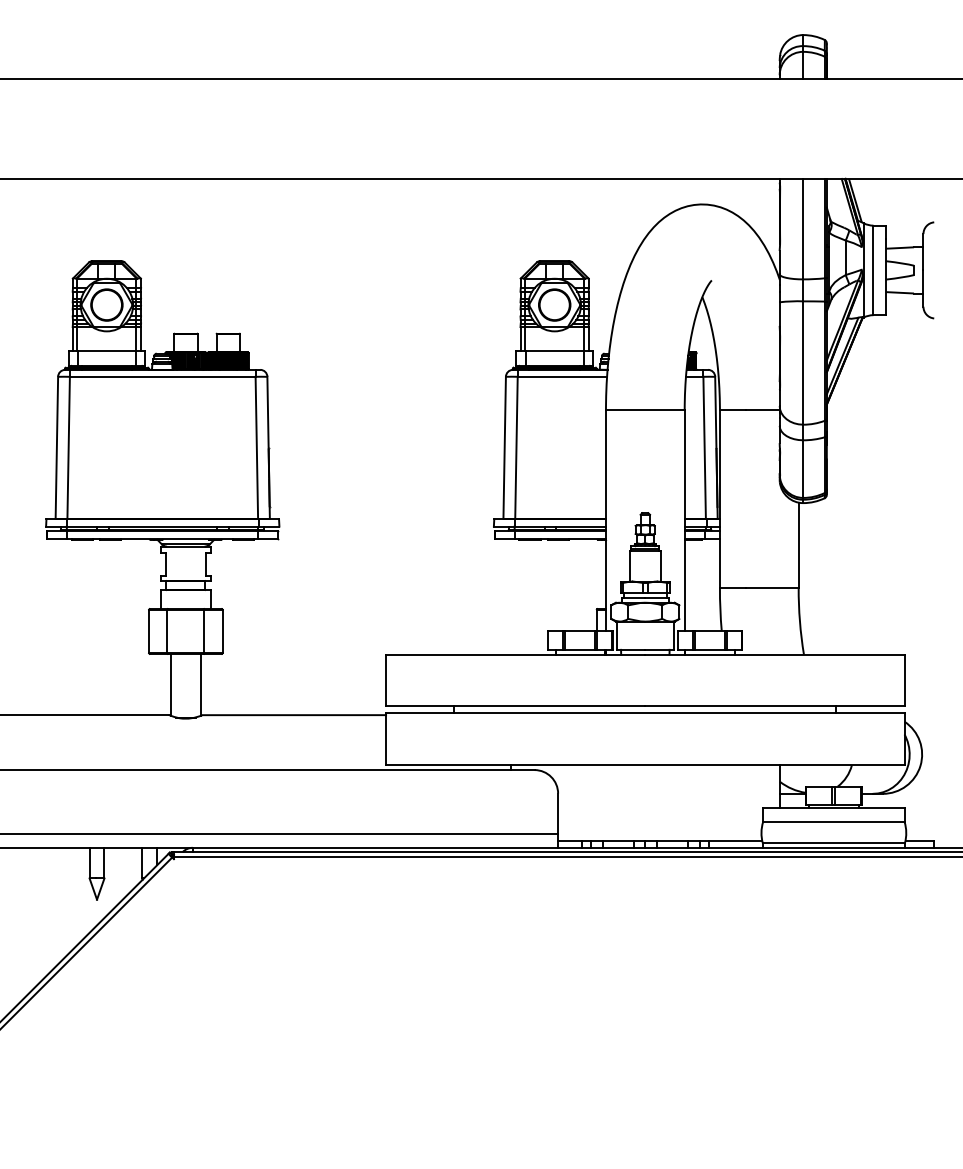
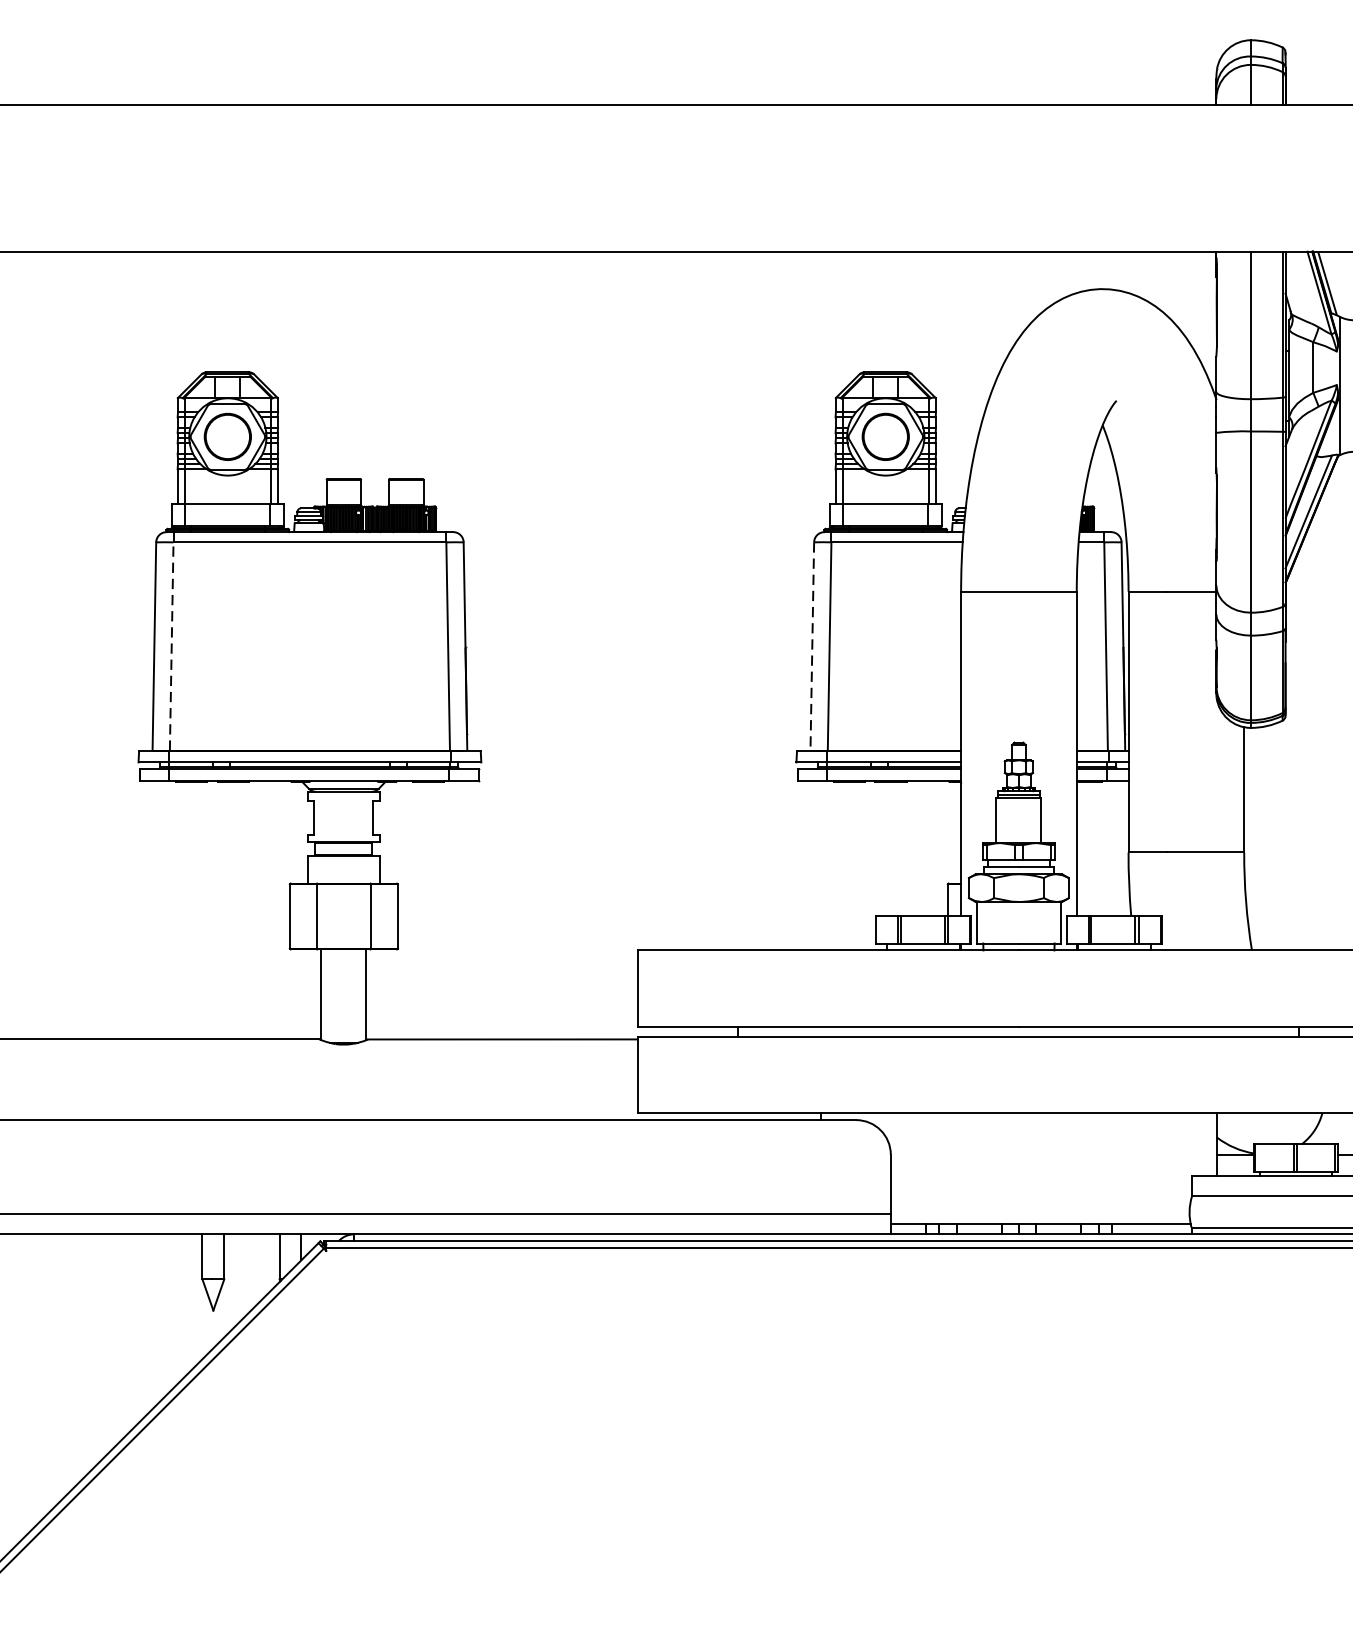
line: (68, 447) -> (171, 646), solid -> dashed
line: (504, 447) -> (812, 646), solid -> dashed

